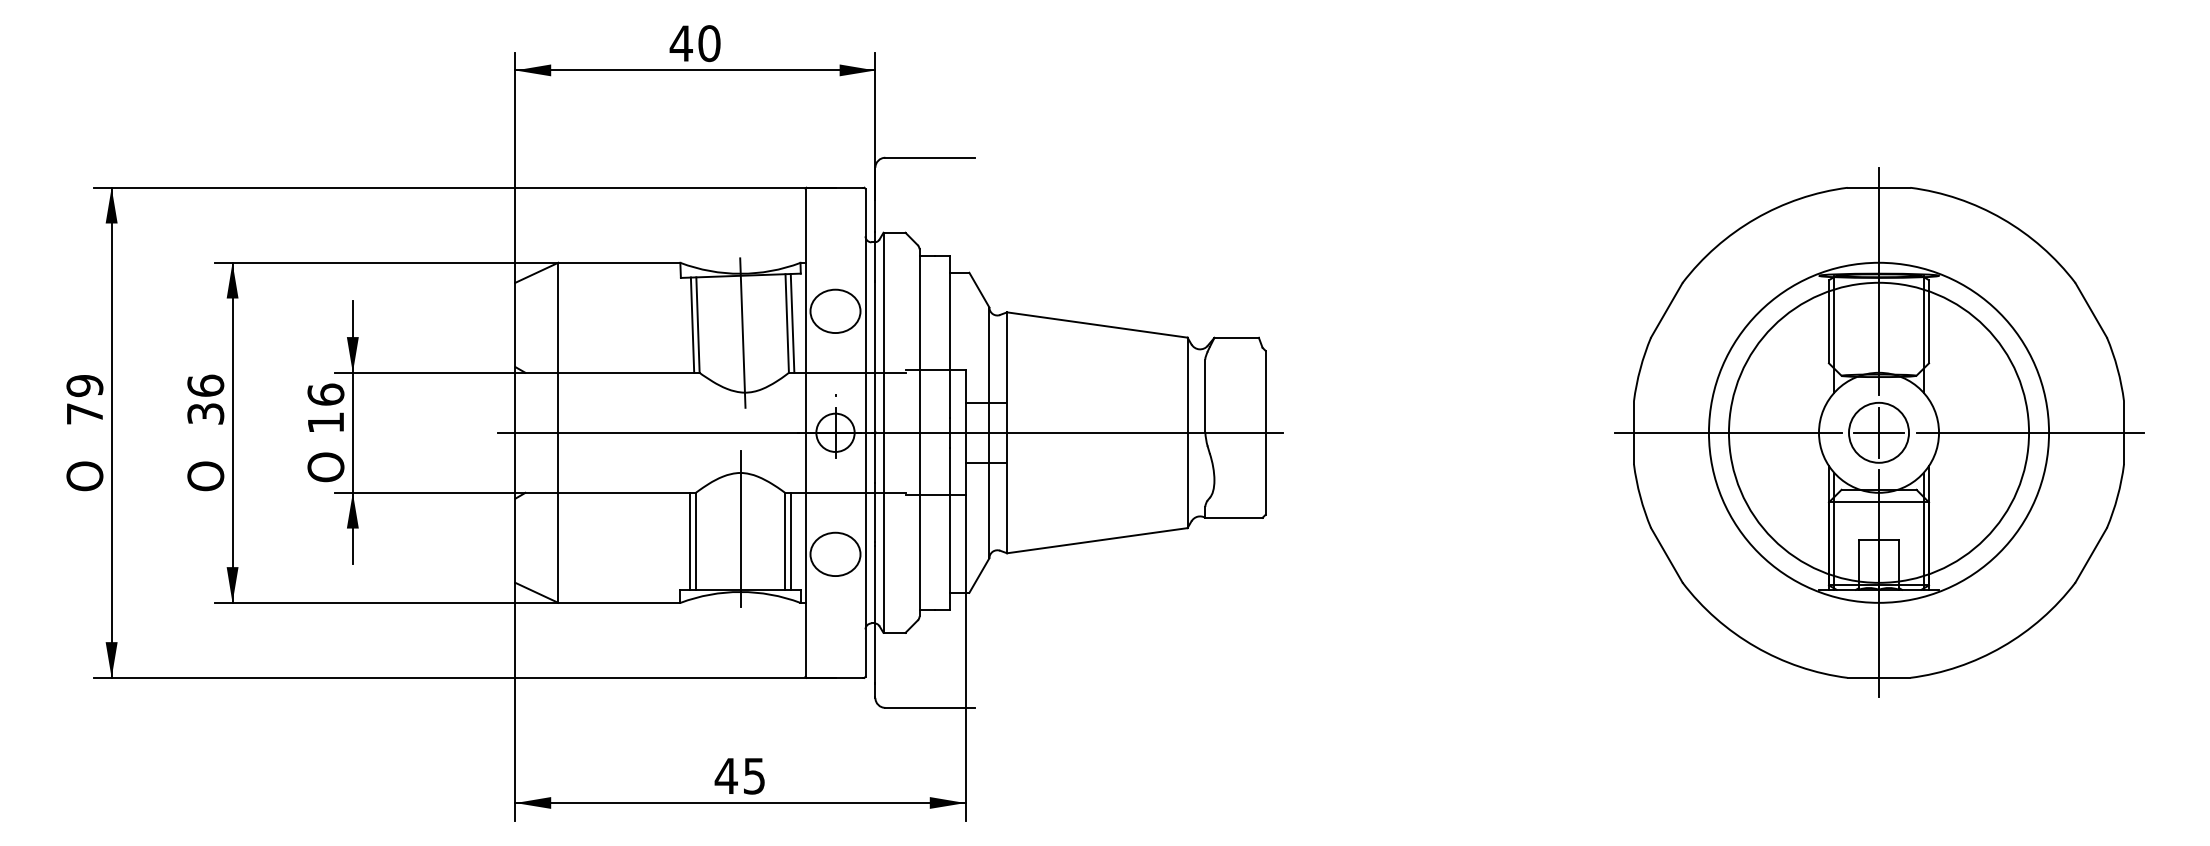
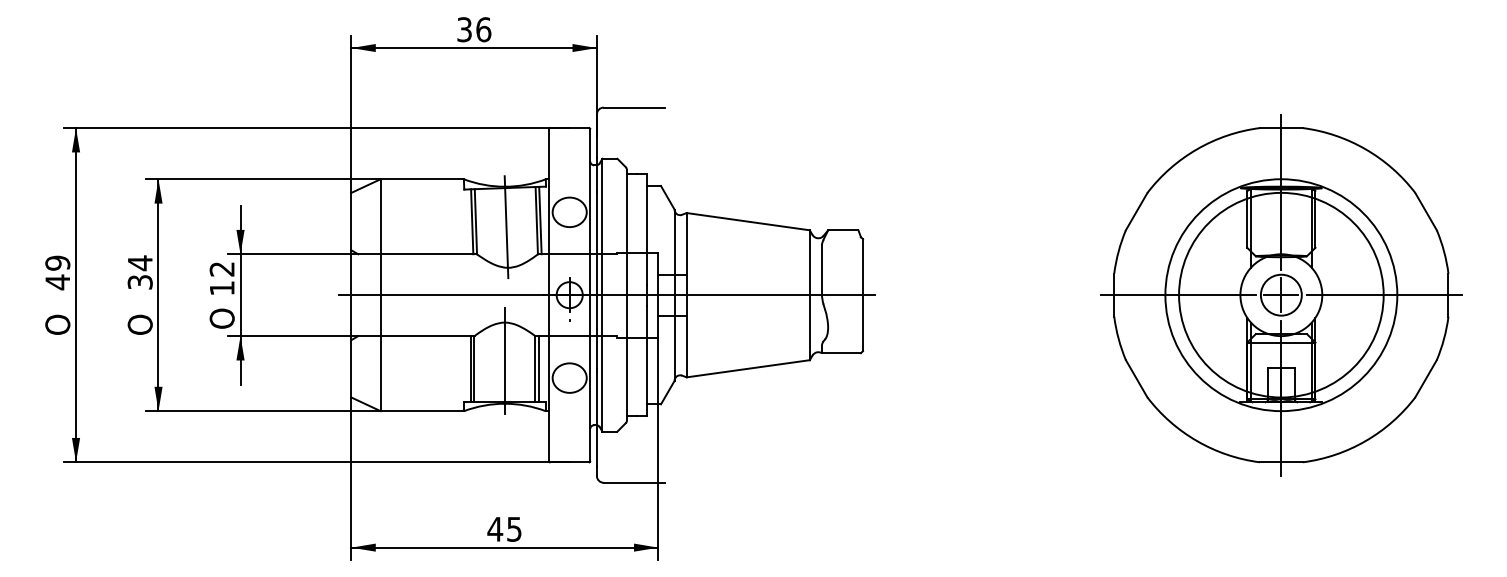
text: (694, 43) -> (473, 29), 40 -> 36
text: (204, 386) -> (139, 263), 36 -> 34
text: (324, 393) -> (221, 268), 16 -> 12
text: (84, 414) -> (57, 282), 79 -> 49

